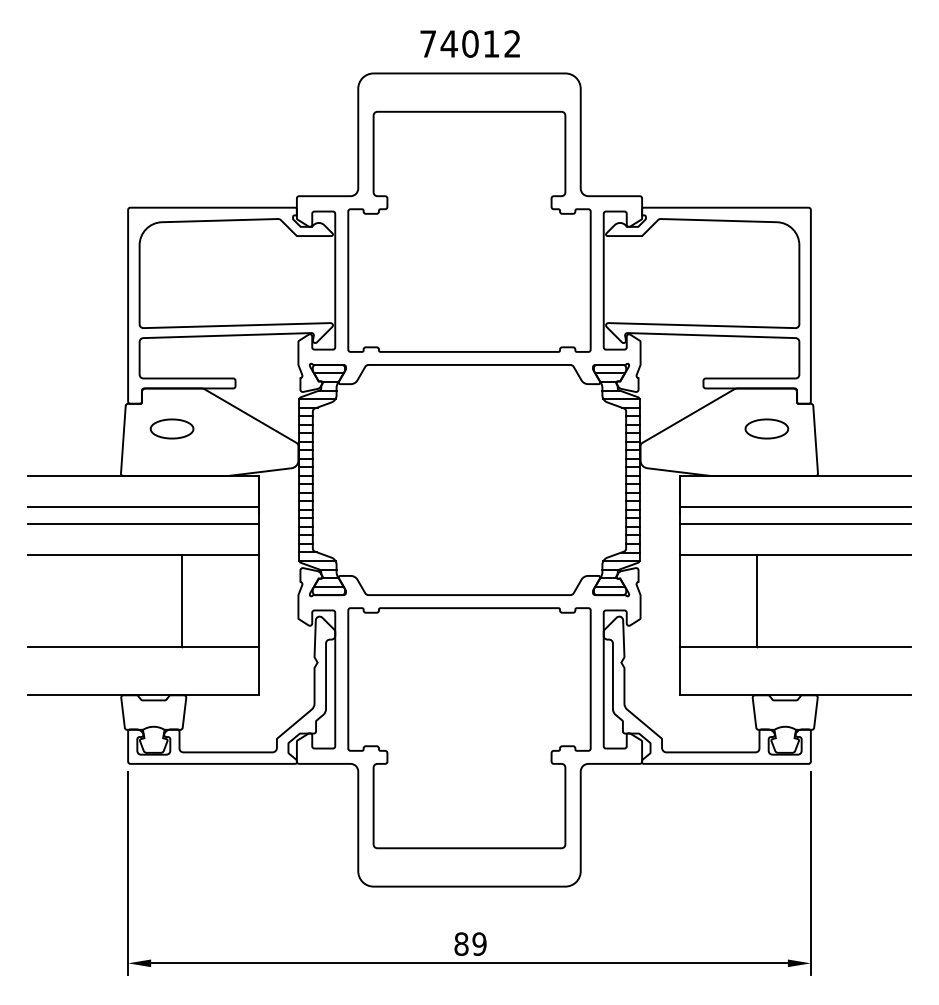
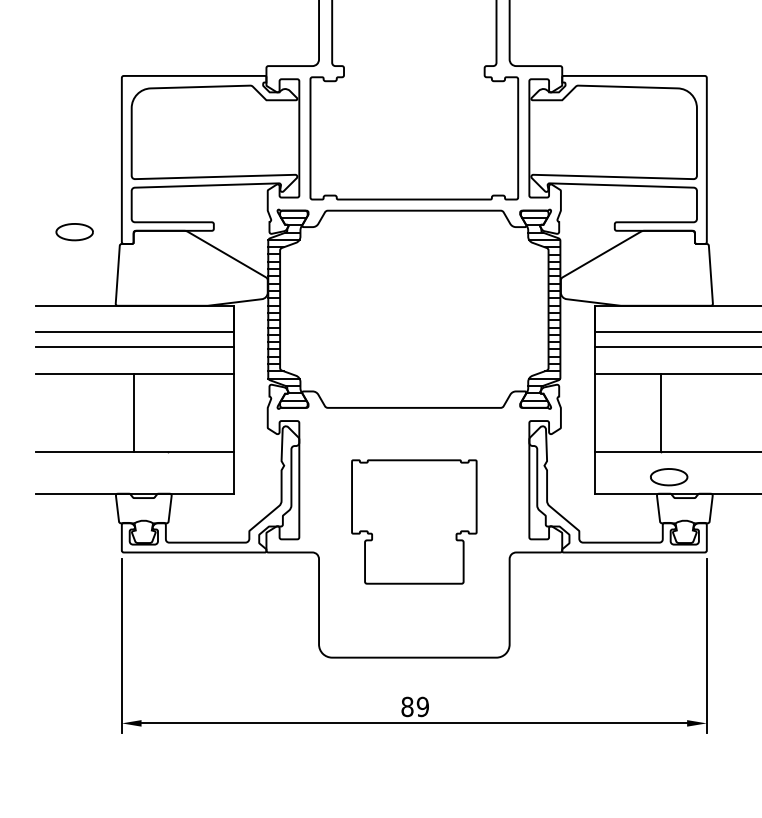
part: (171, 428) -> (74, 231), moved
part: (766, 428) -> (668, 476), moved
line: (181, 600) -> (133, 412), moved
part: (469, 728) -> (414, 522), size x0.6

